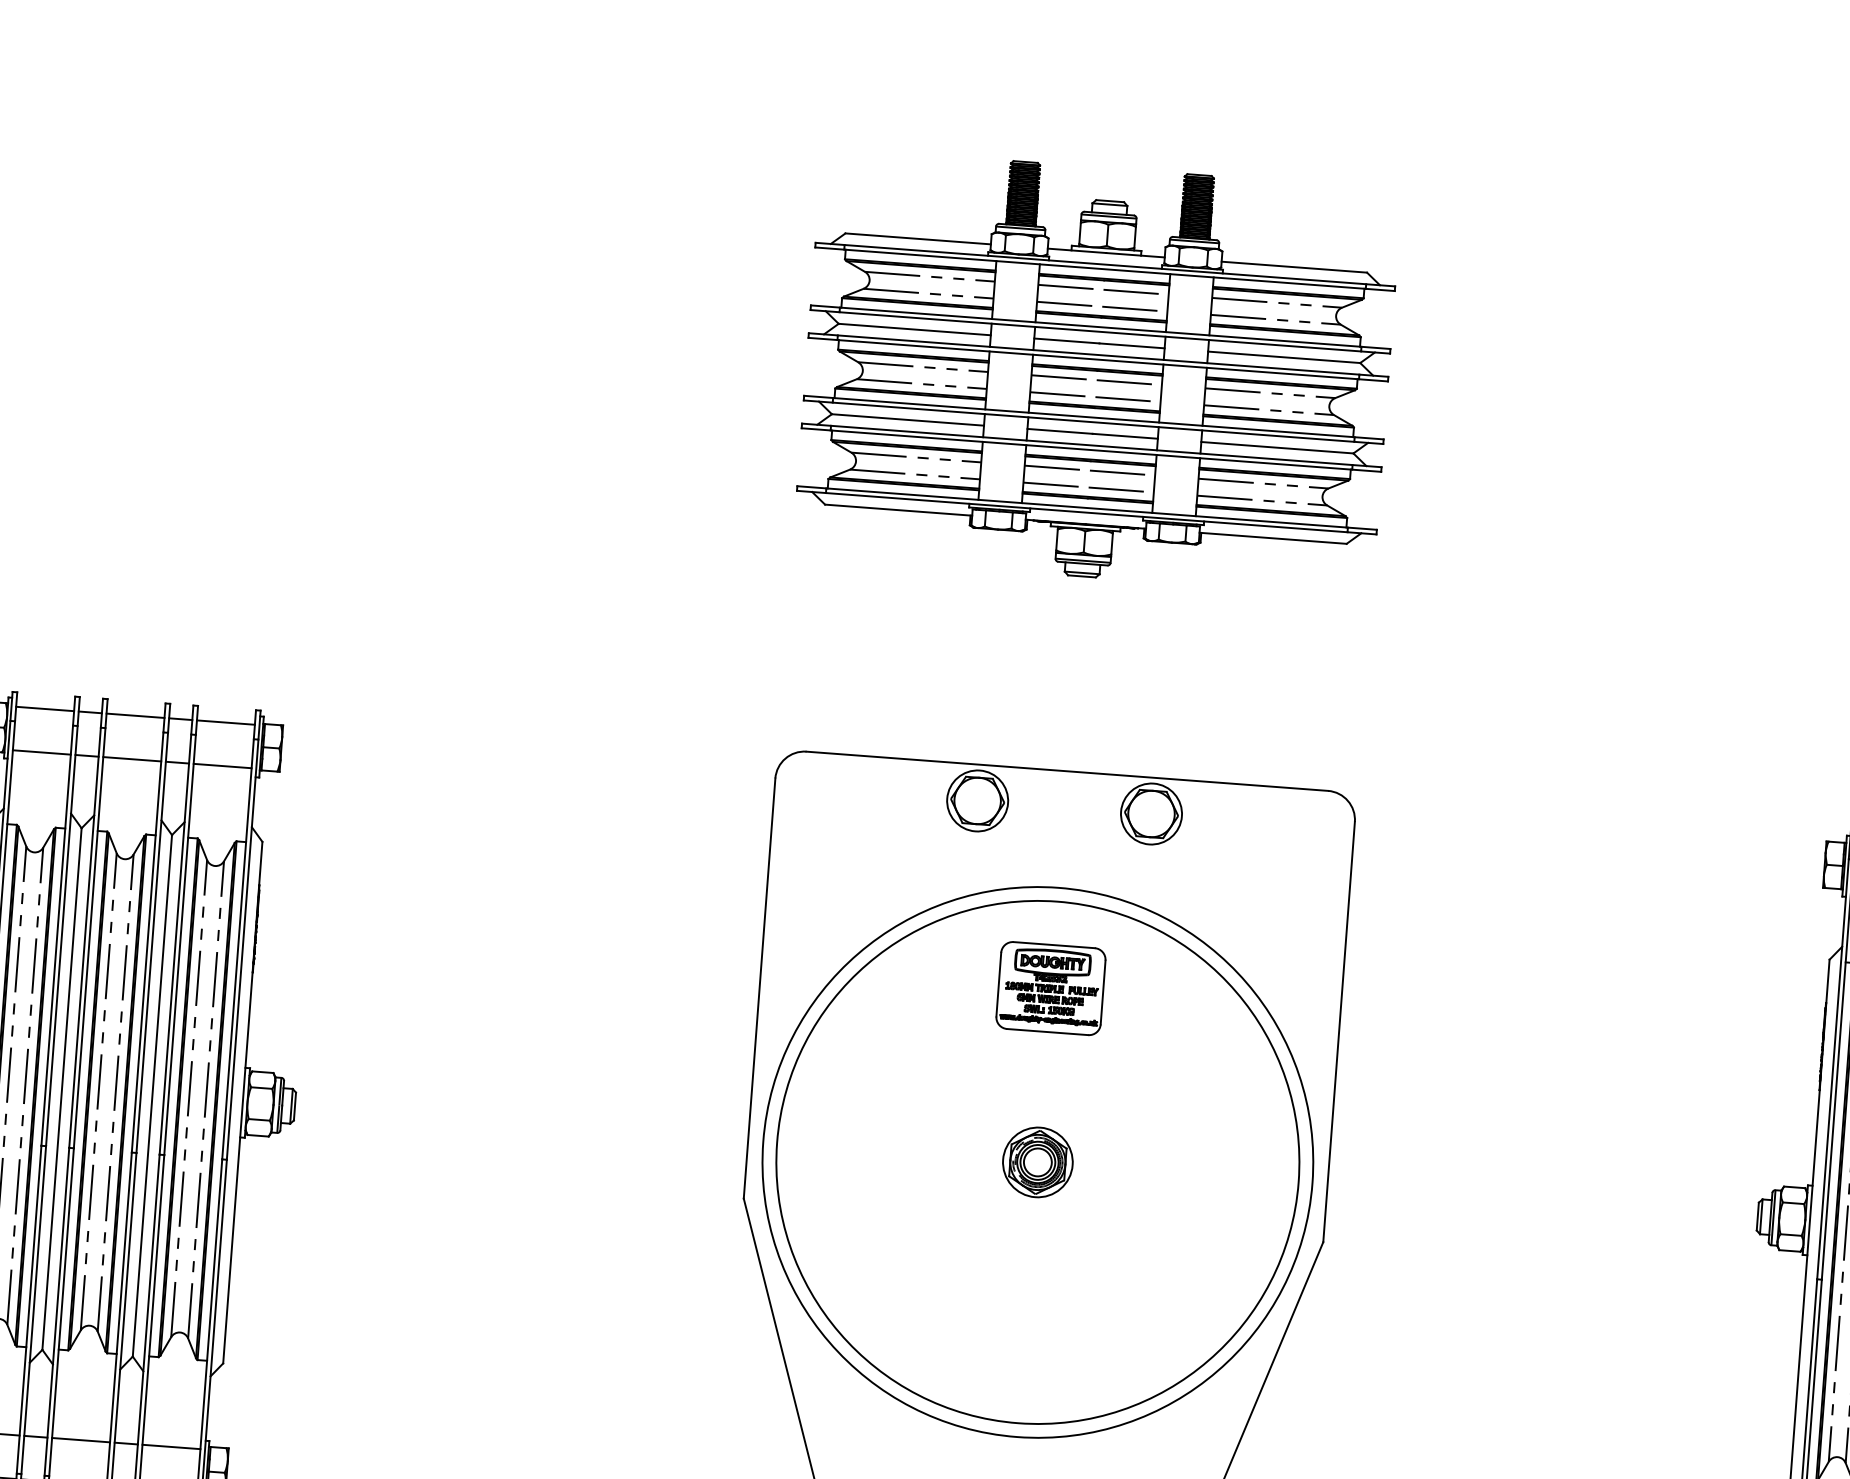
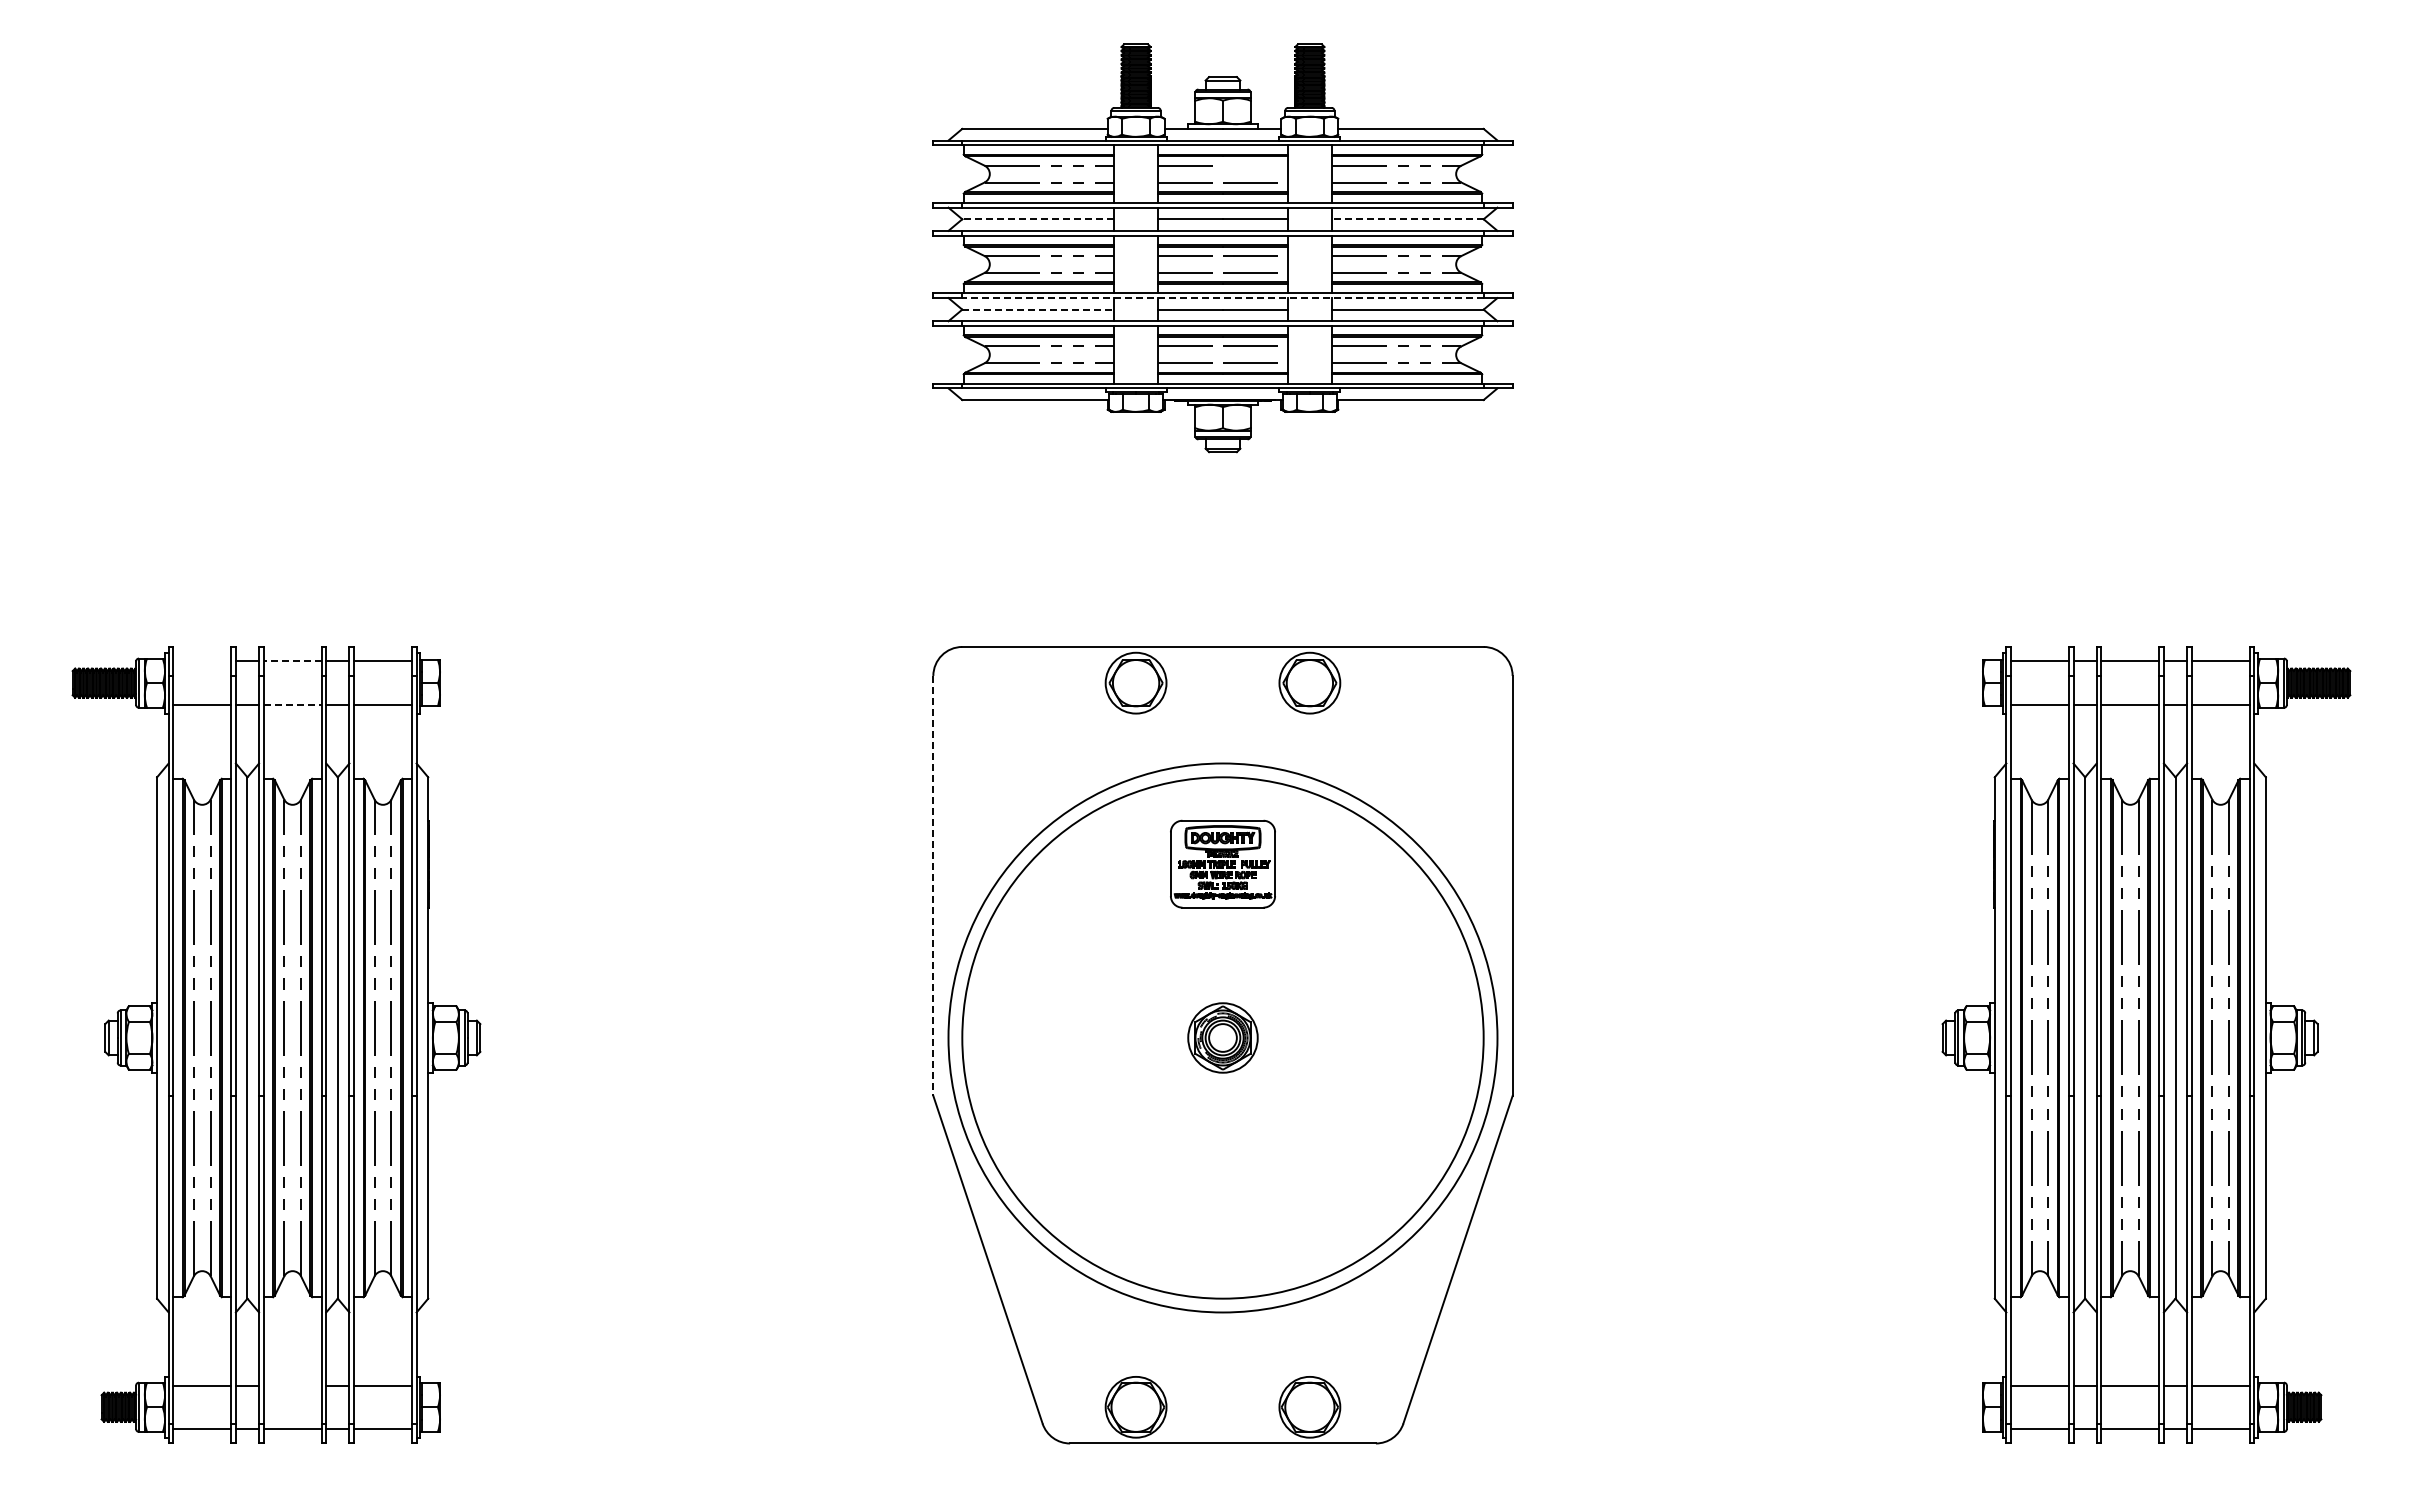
line: (1131, 291) -> (1250, 165), removed
line: (913, 329) -> (1037, 219), solid -> dashed
line: (1284, 357) -> (1407, 219), solid -> dashed
line: (908, 419) -> (1038, 309), solid -> dashed
line: (1093, 422) -> (1222, 298), solid -> dashed
line: (45, 709) -> (202, 661), removed
line: (135, 715) -> (292, 661), solid -> dashed
line: (132, 758) -> (292, 704), solid -> dashed
line: (759, 988) -> (933, 885), solid -> dashed
line: (80, 1440) -> (292, 1385), removed

